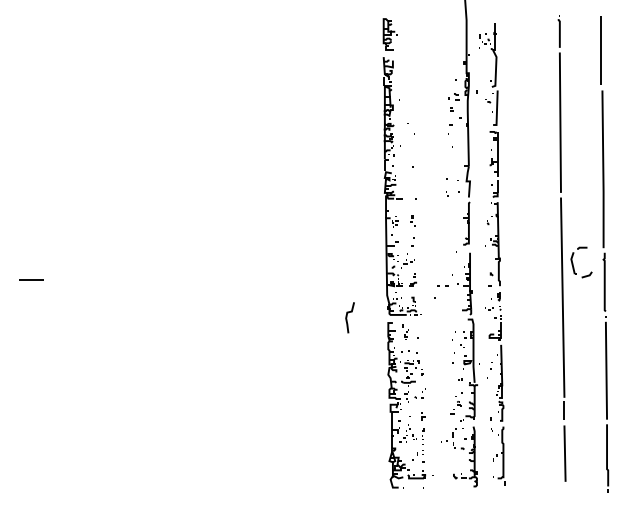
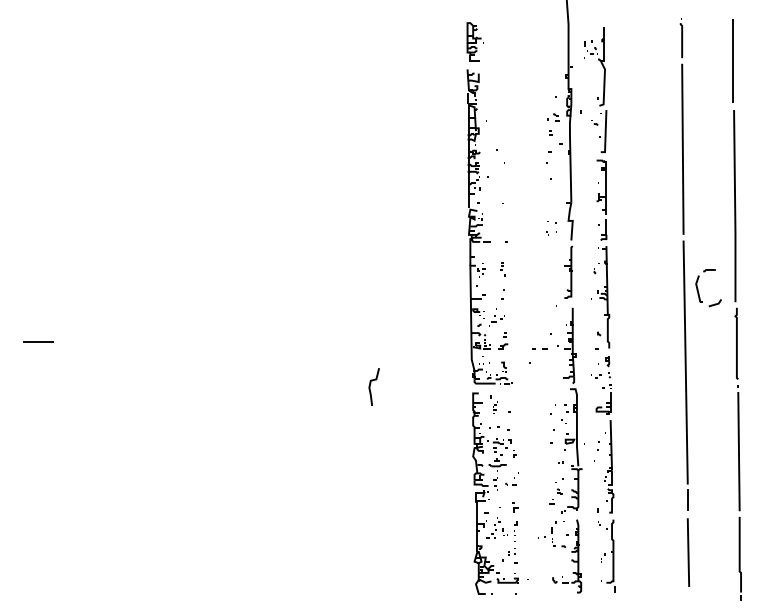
part: (452, 187) -> (551, 228), size x0.62
part: (573, 263) -> (698, 289), moved
curve: (347, 317) -> (371, 386), moved

